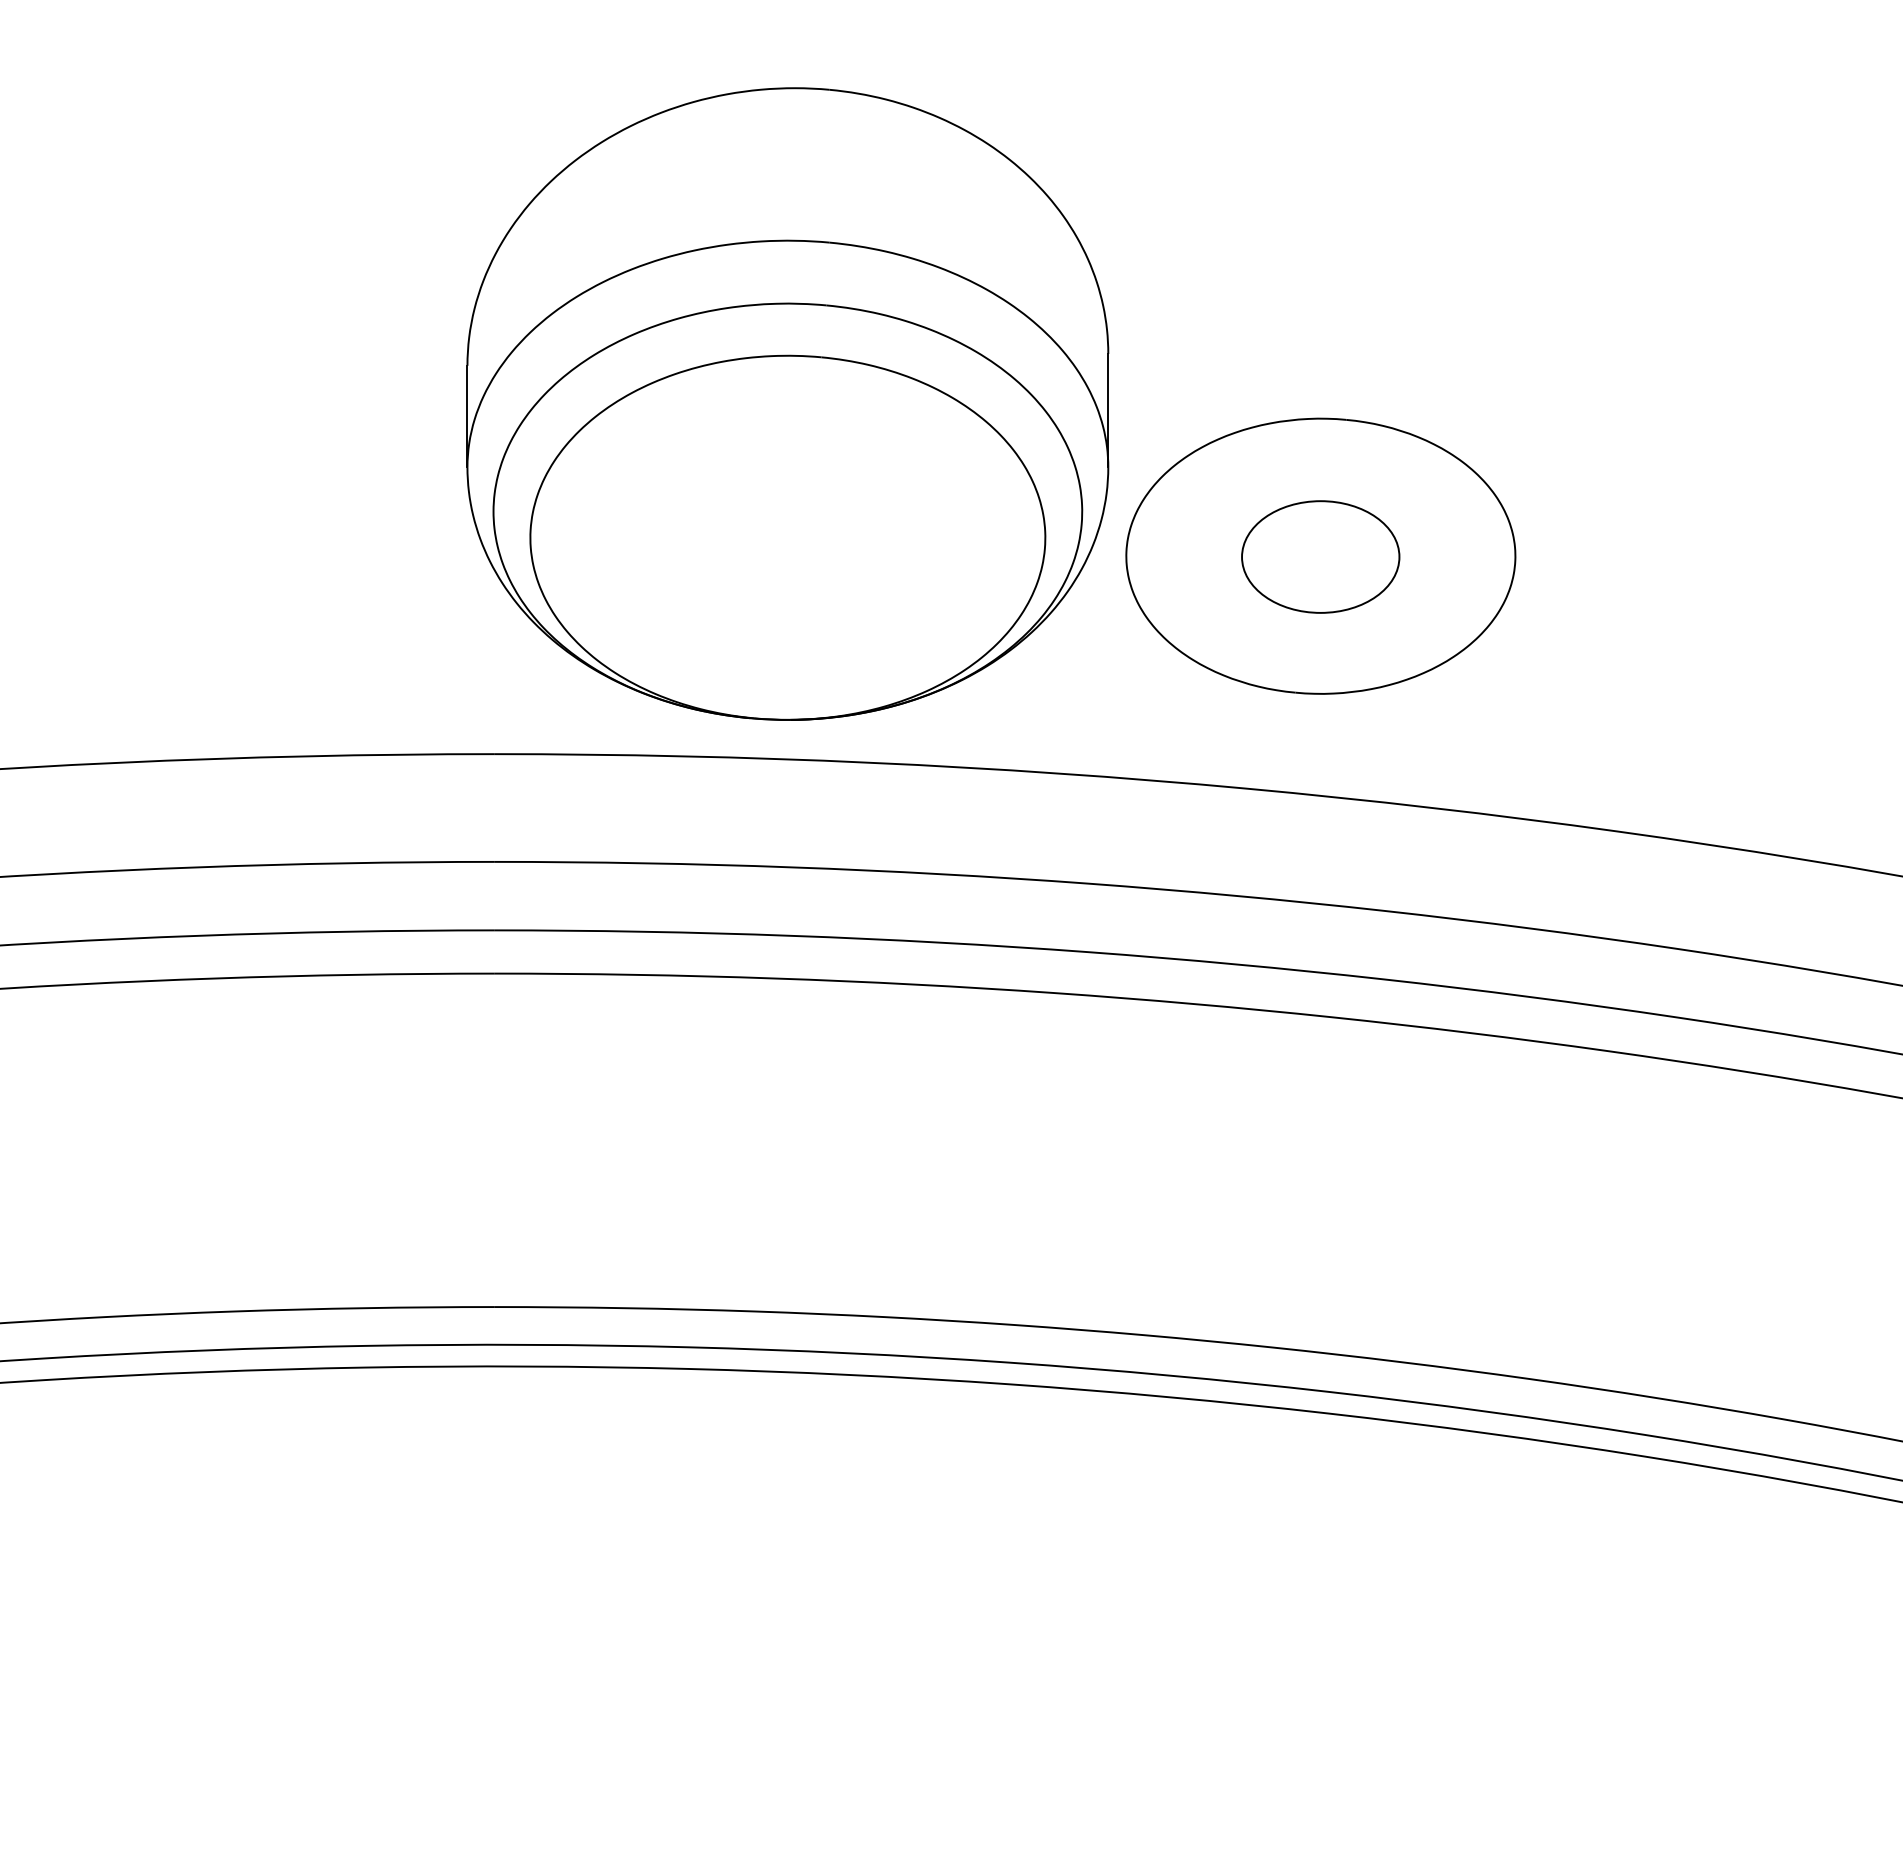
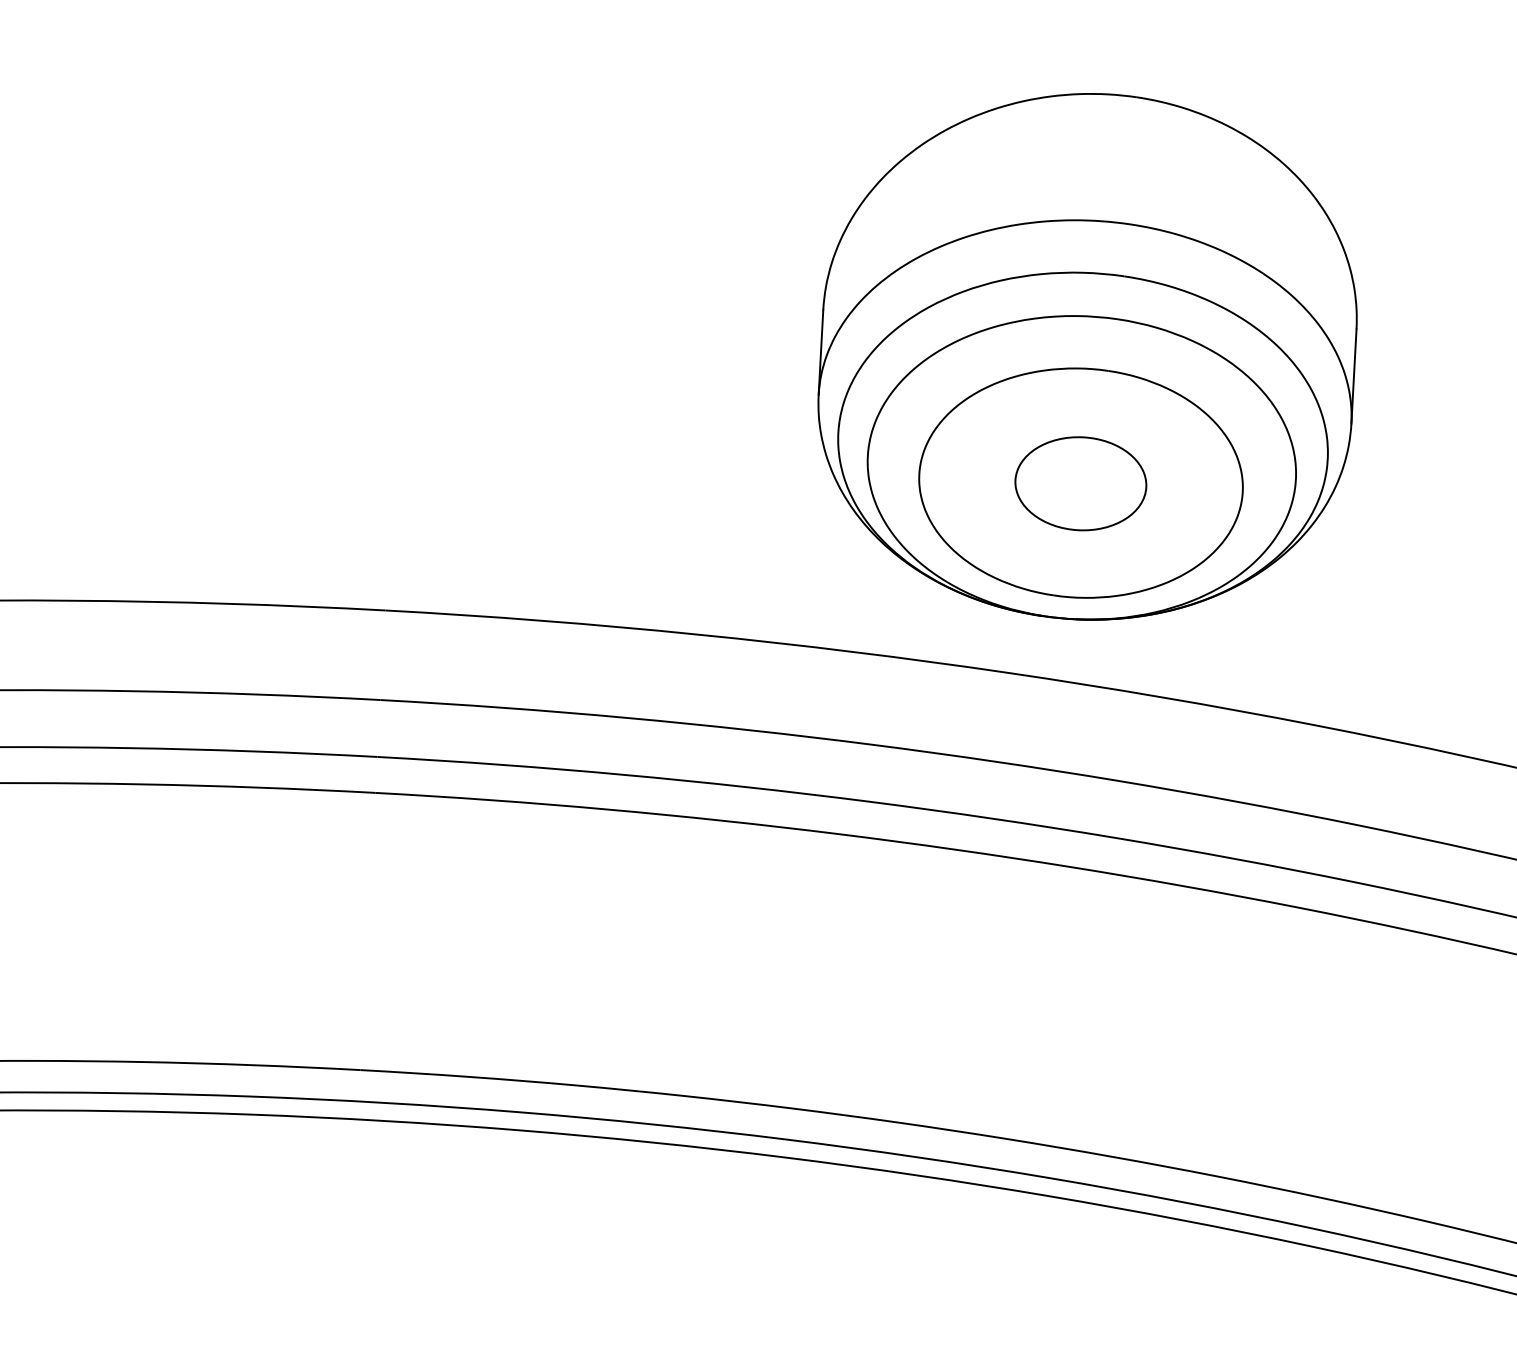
part: (787, 403) -> (1087, 356), moved

